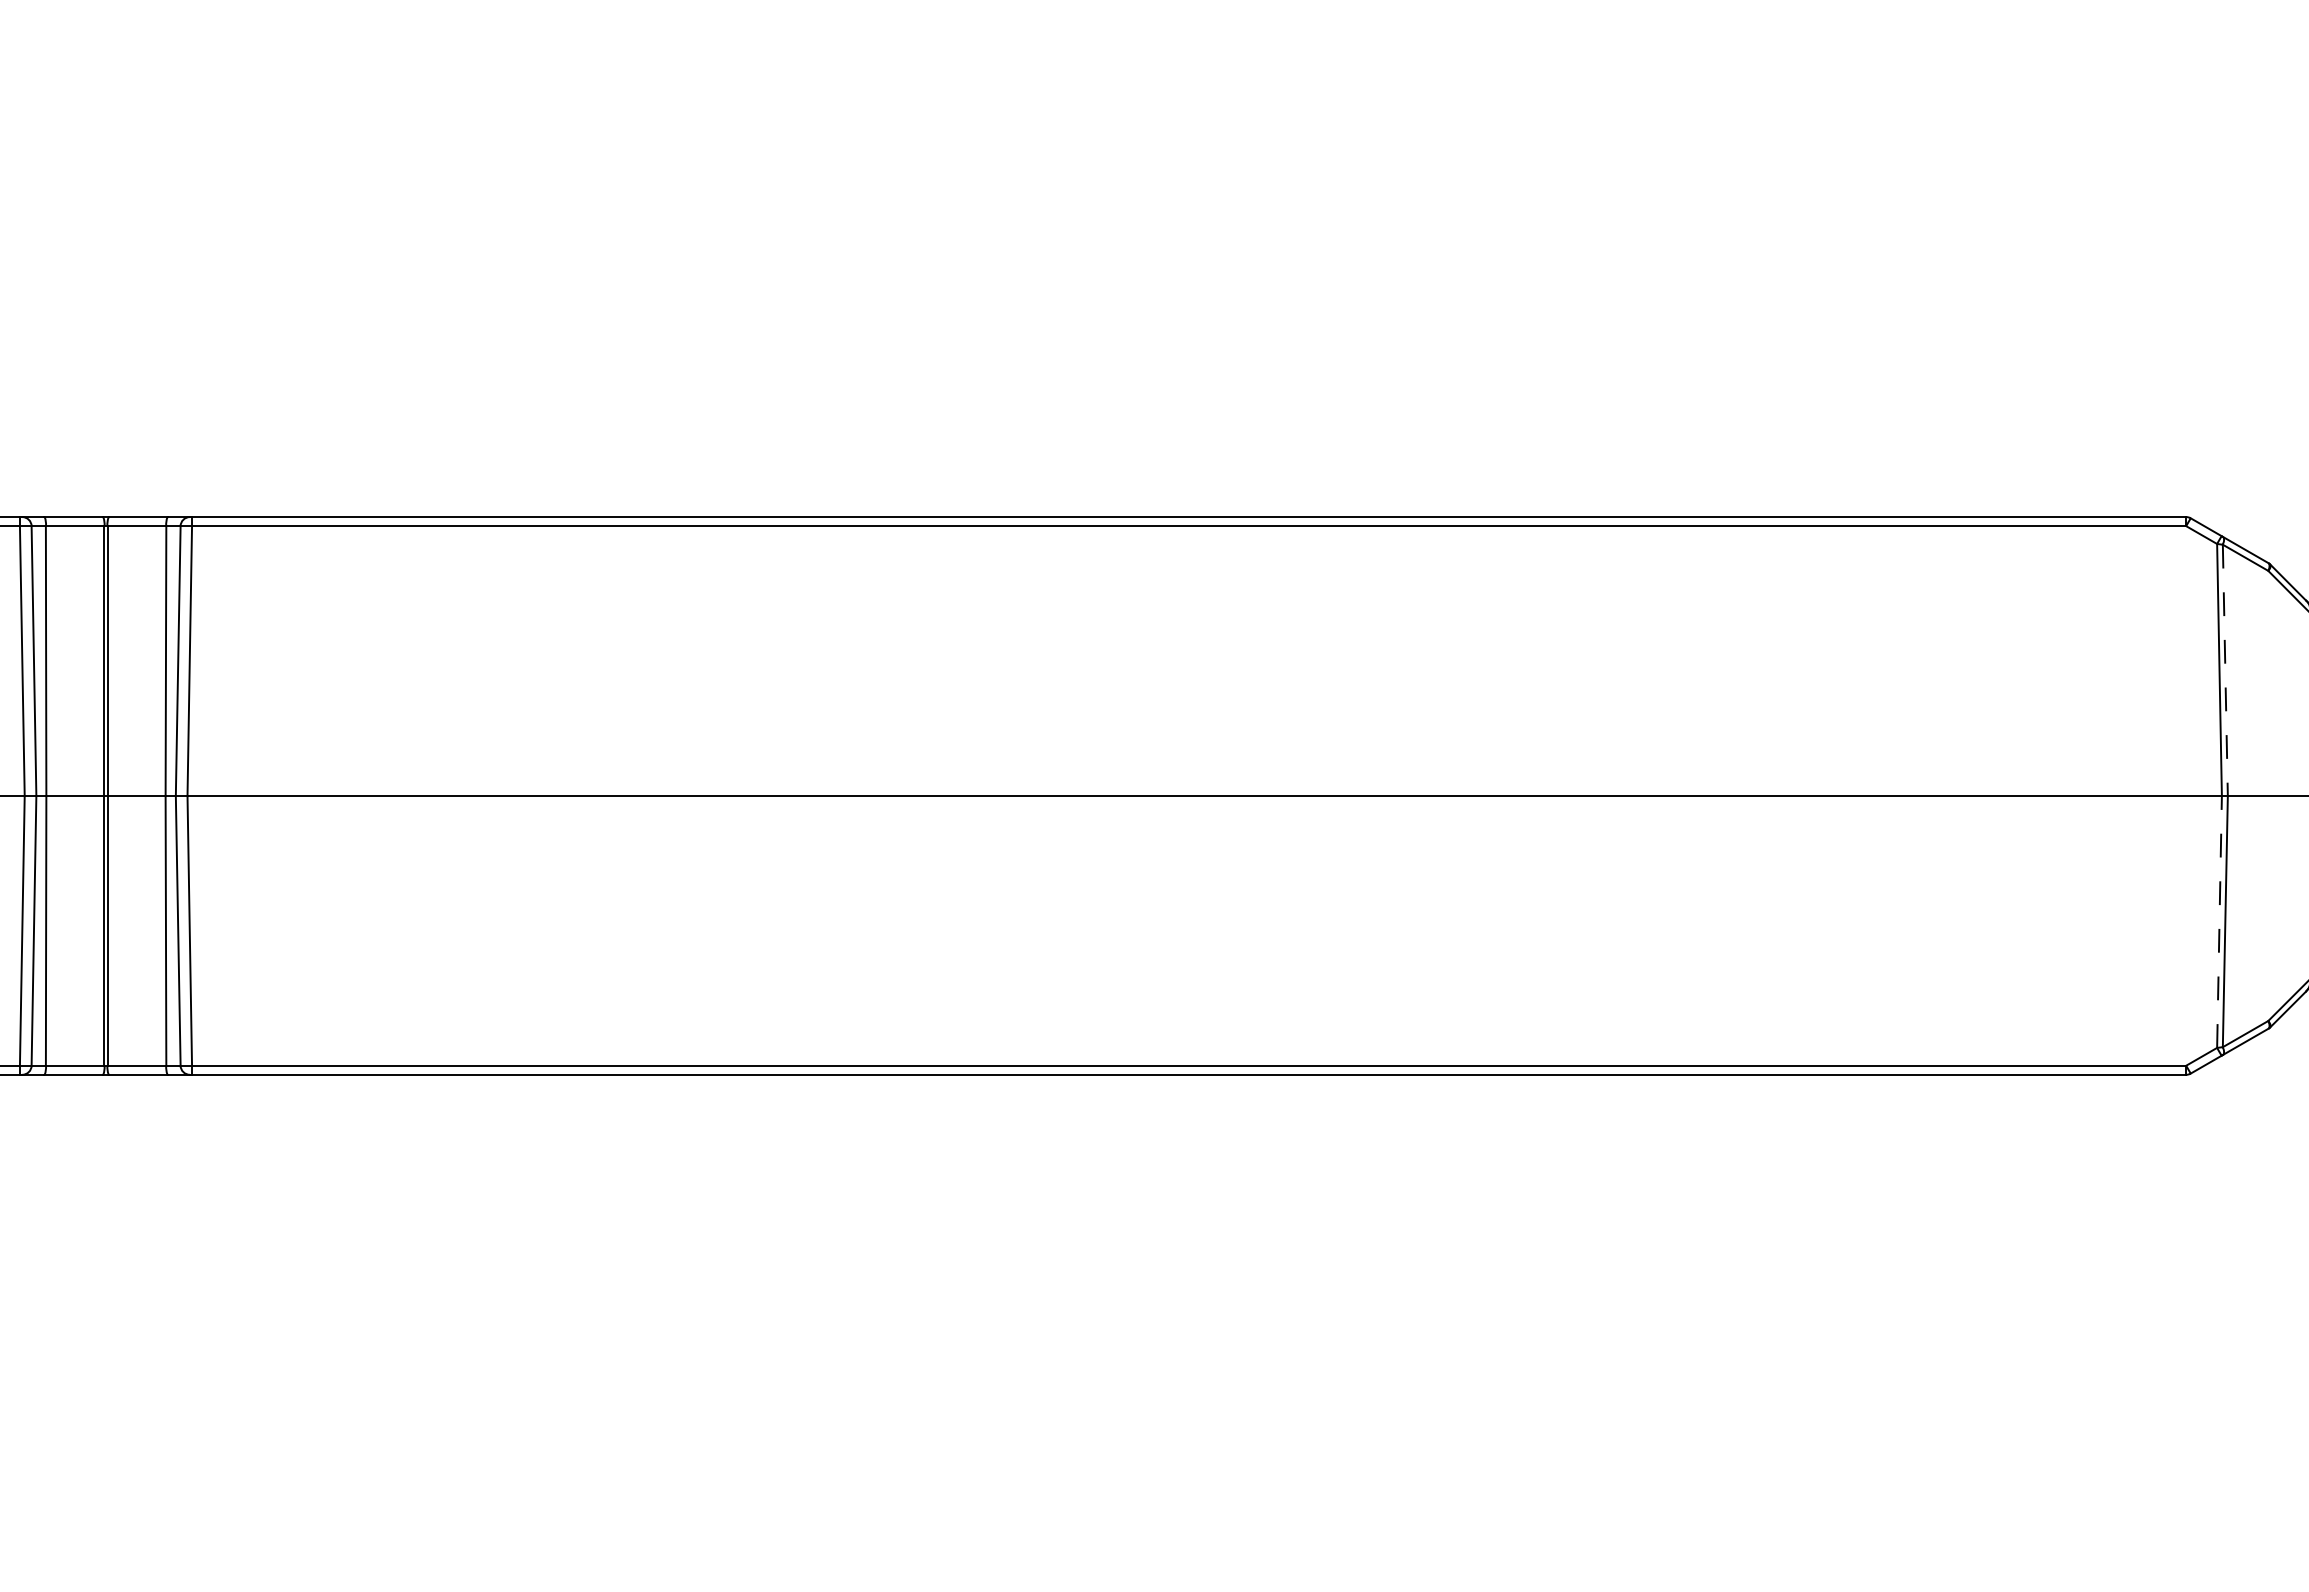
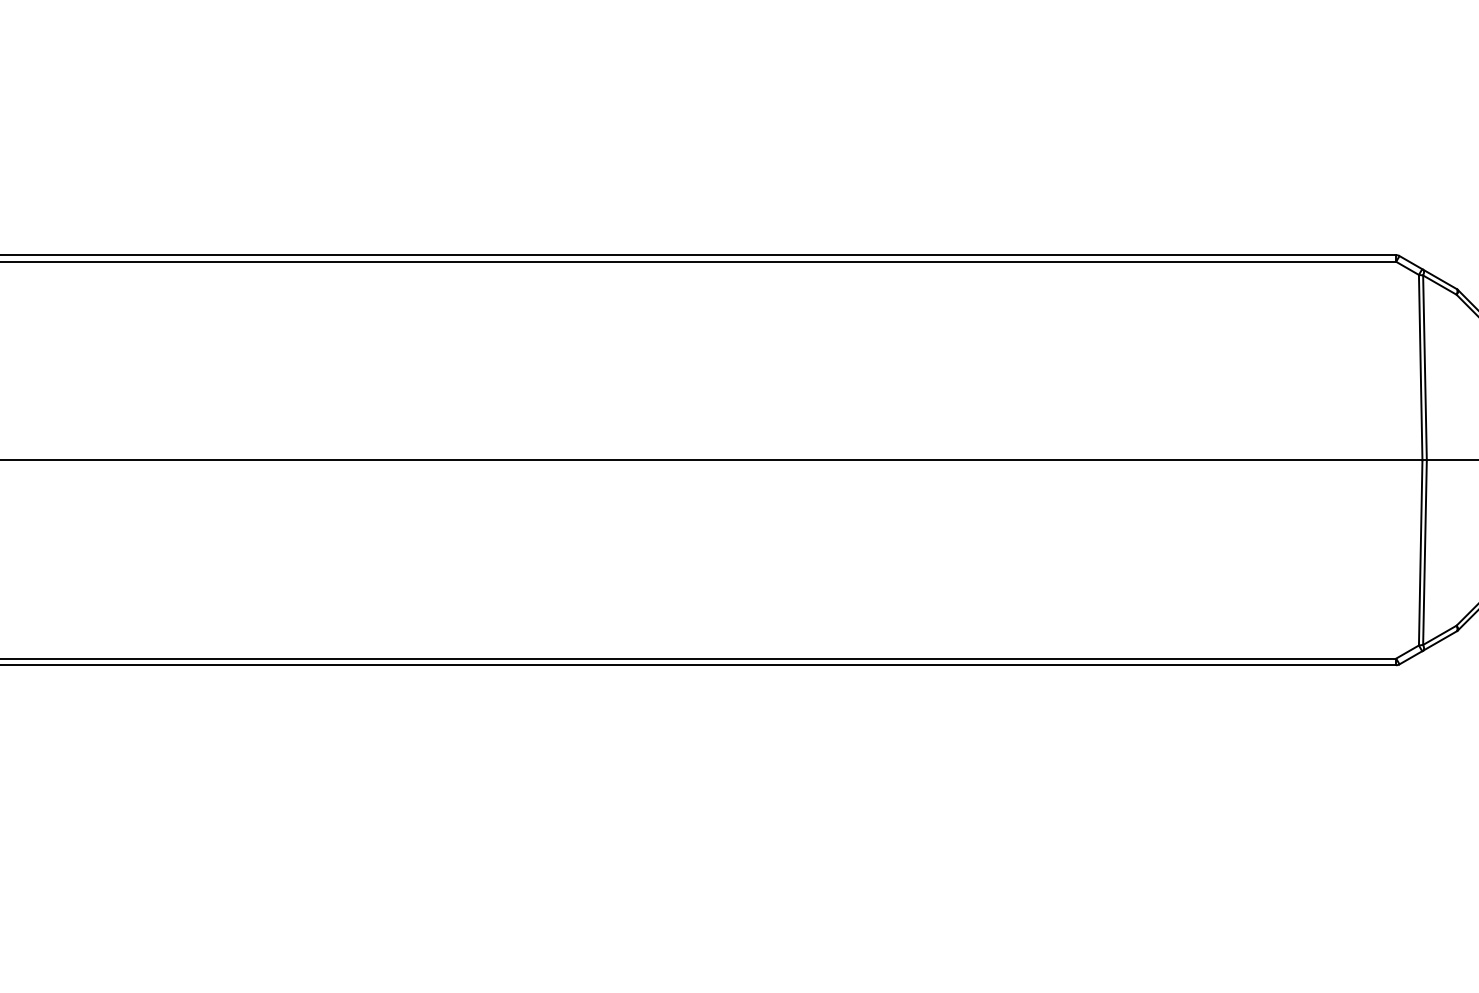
line: (2225, 670) -> (1425, 367), dashed -> solid
line: (2219, 921) -> (1420, 552), dashed -> solid

